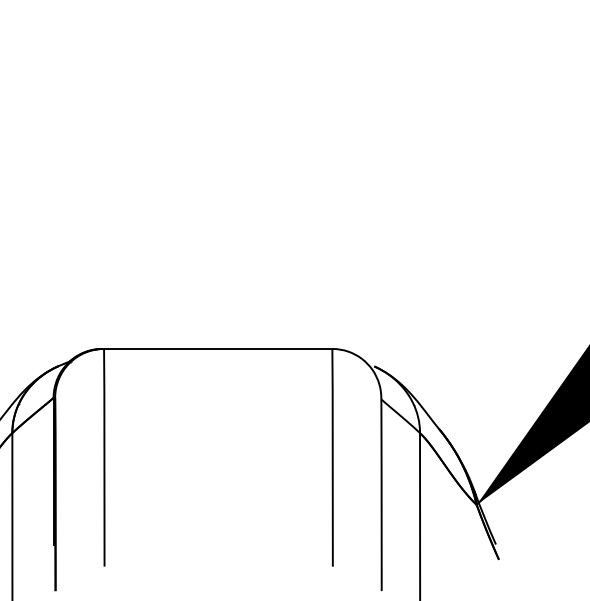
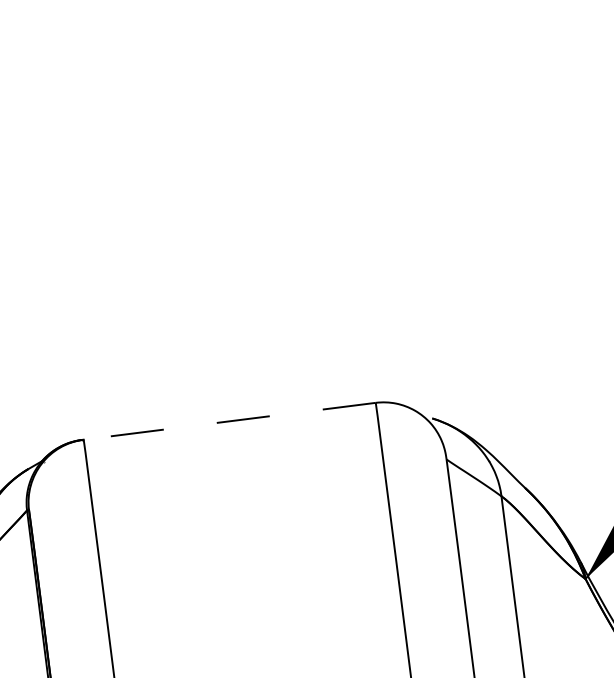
line: (217, 348) -> (228, 420), solid -> dashed

